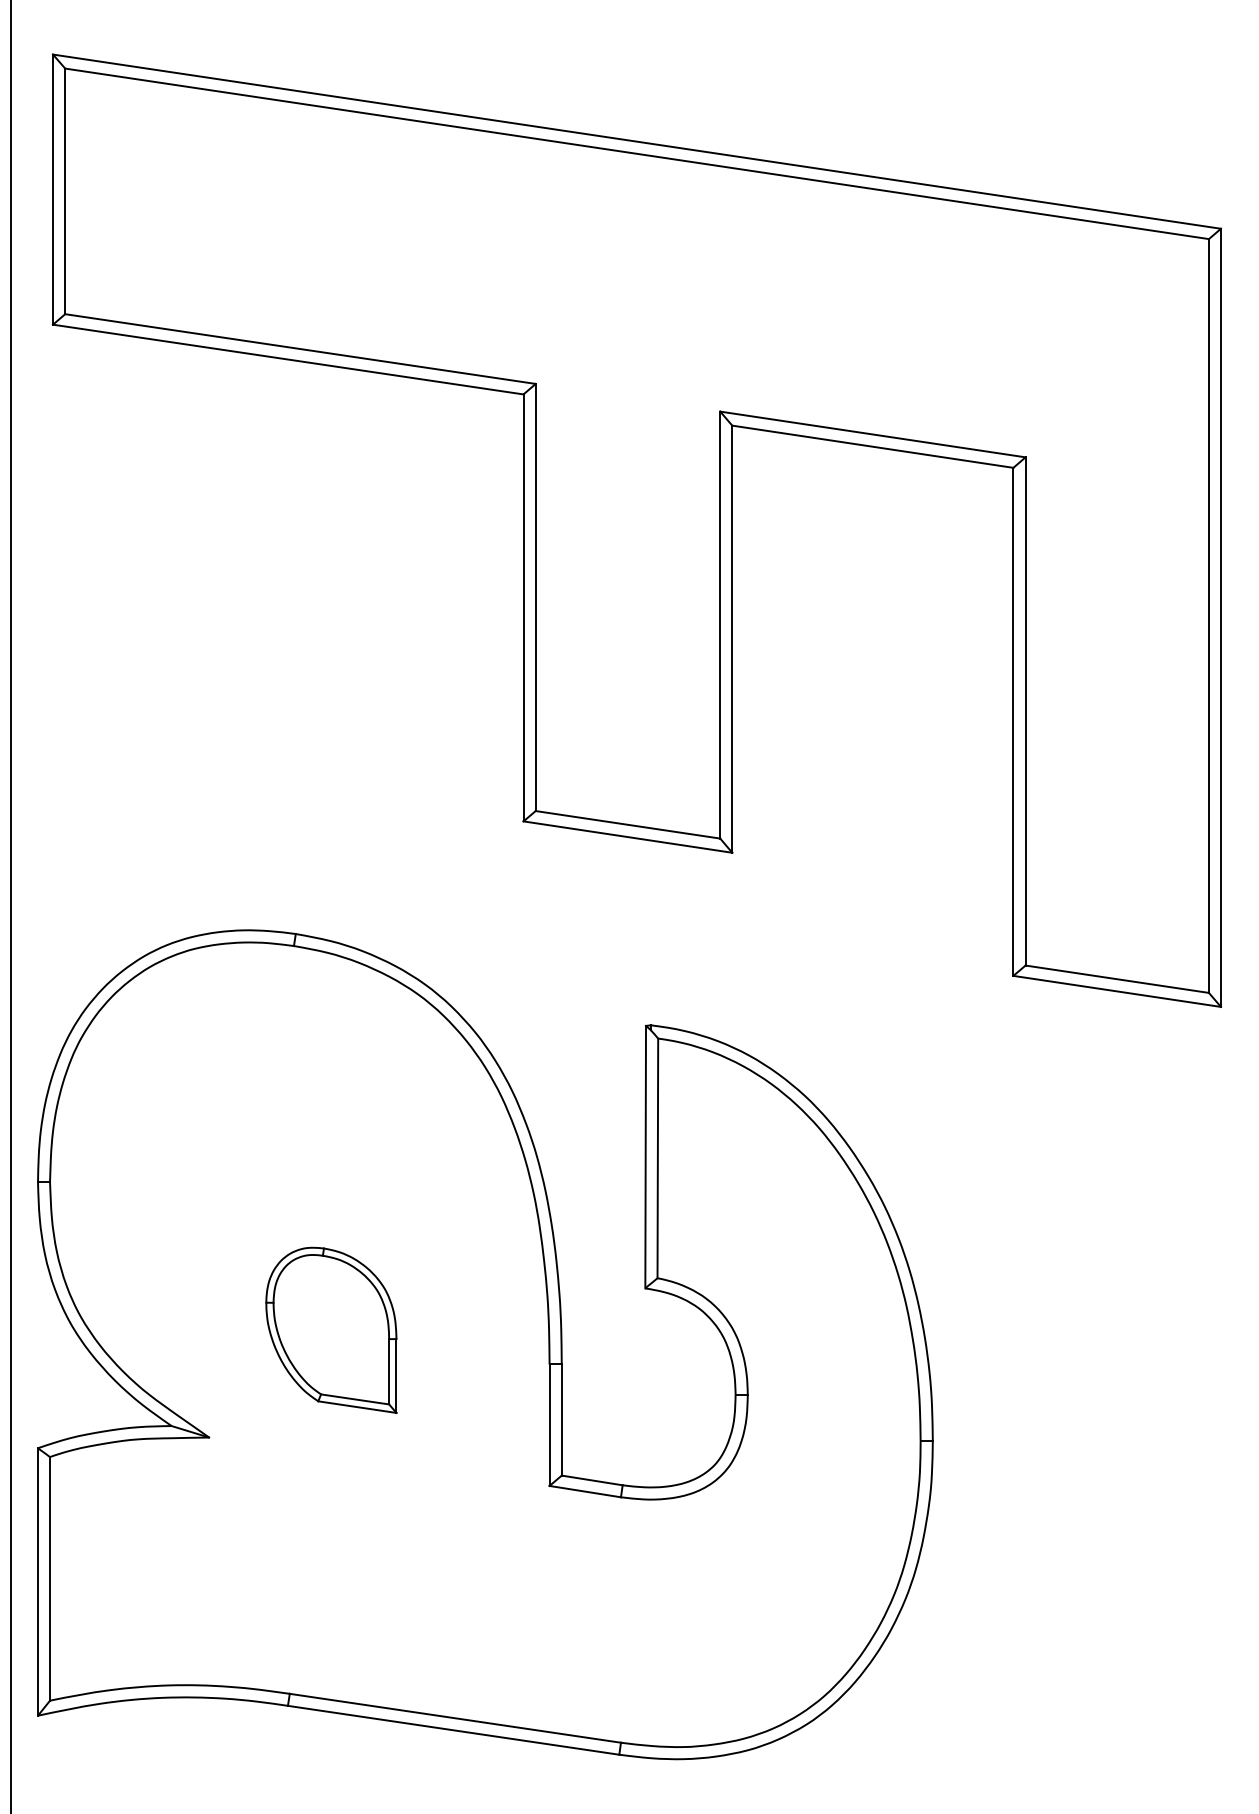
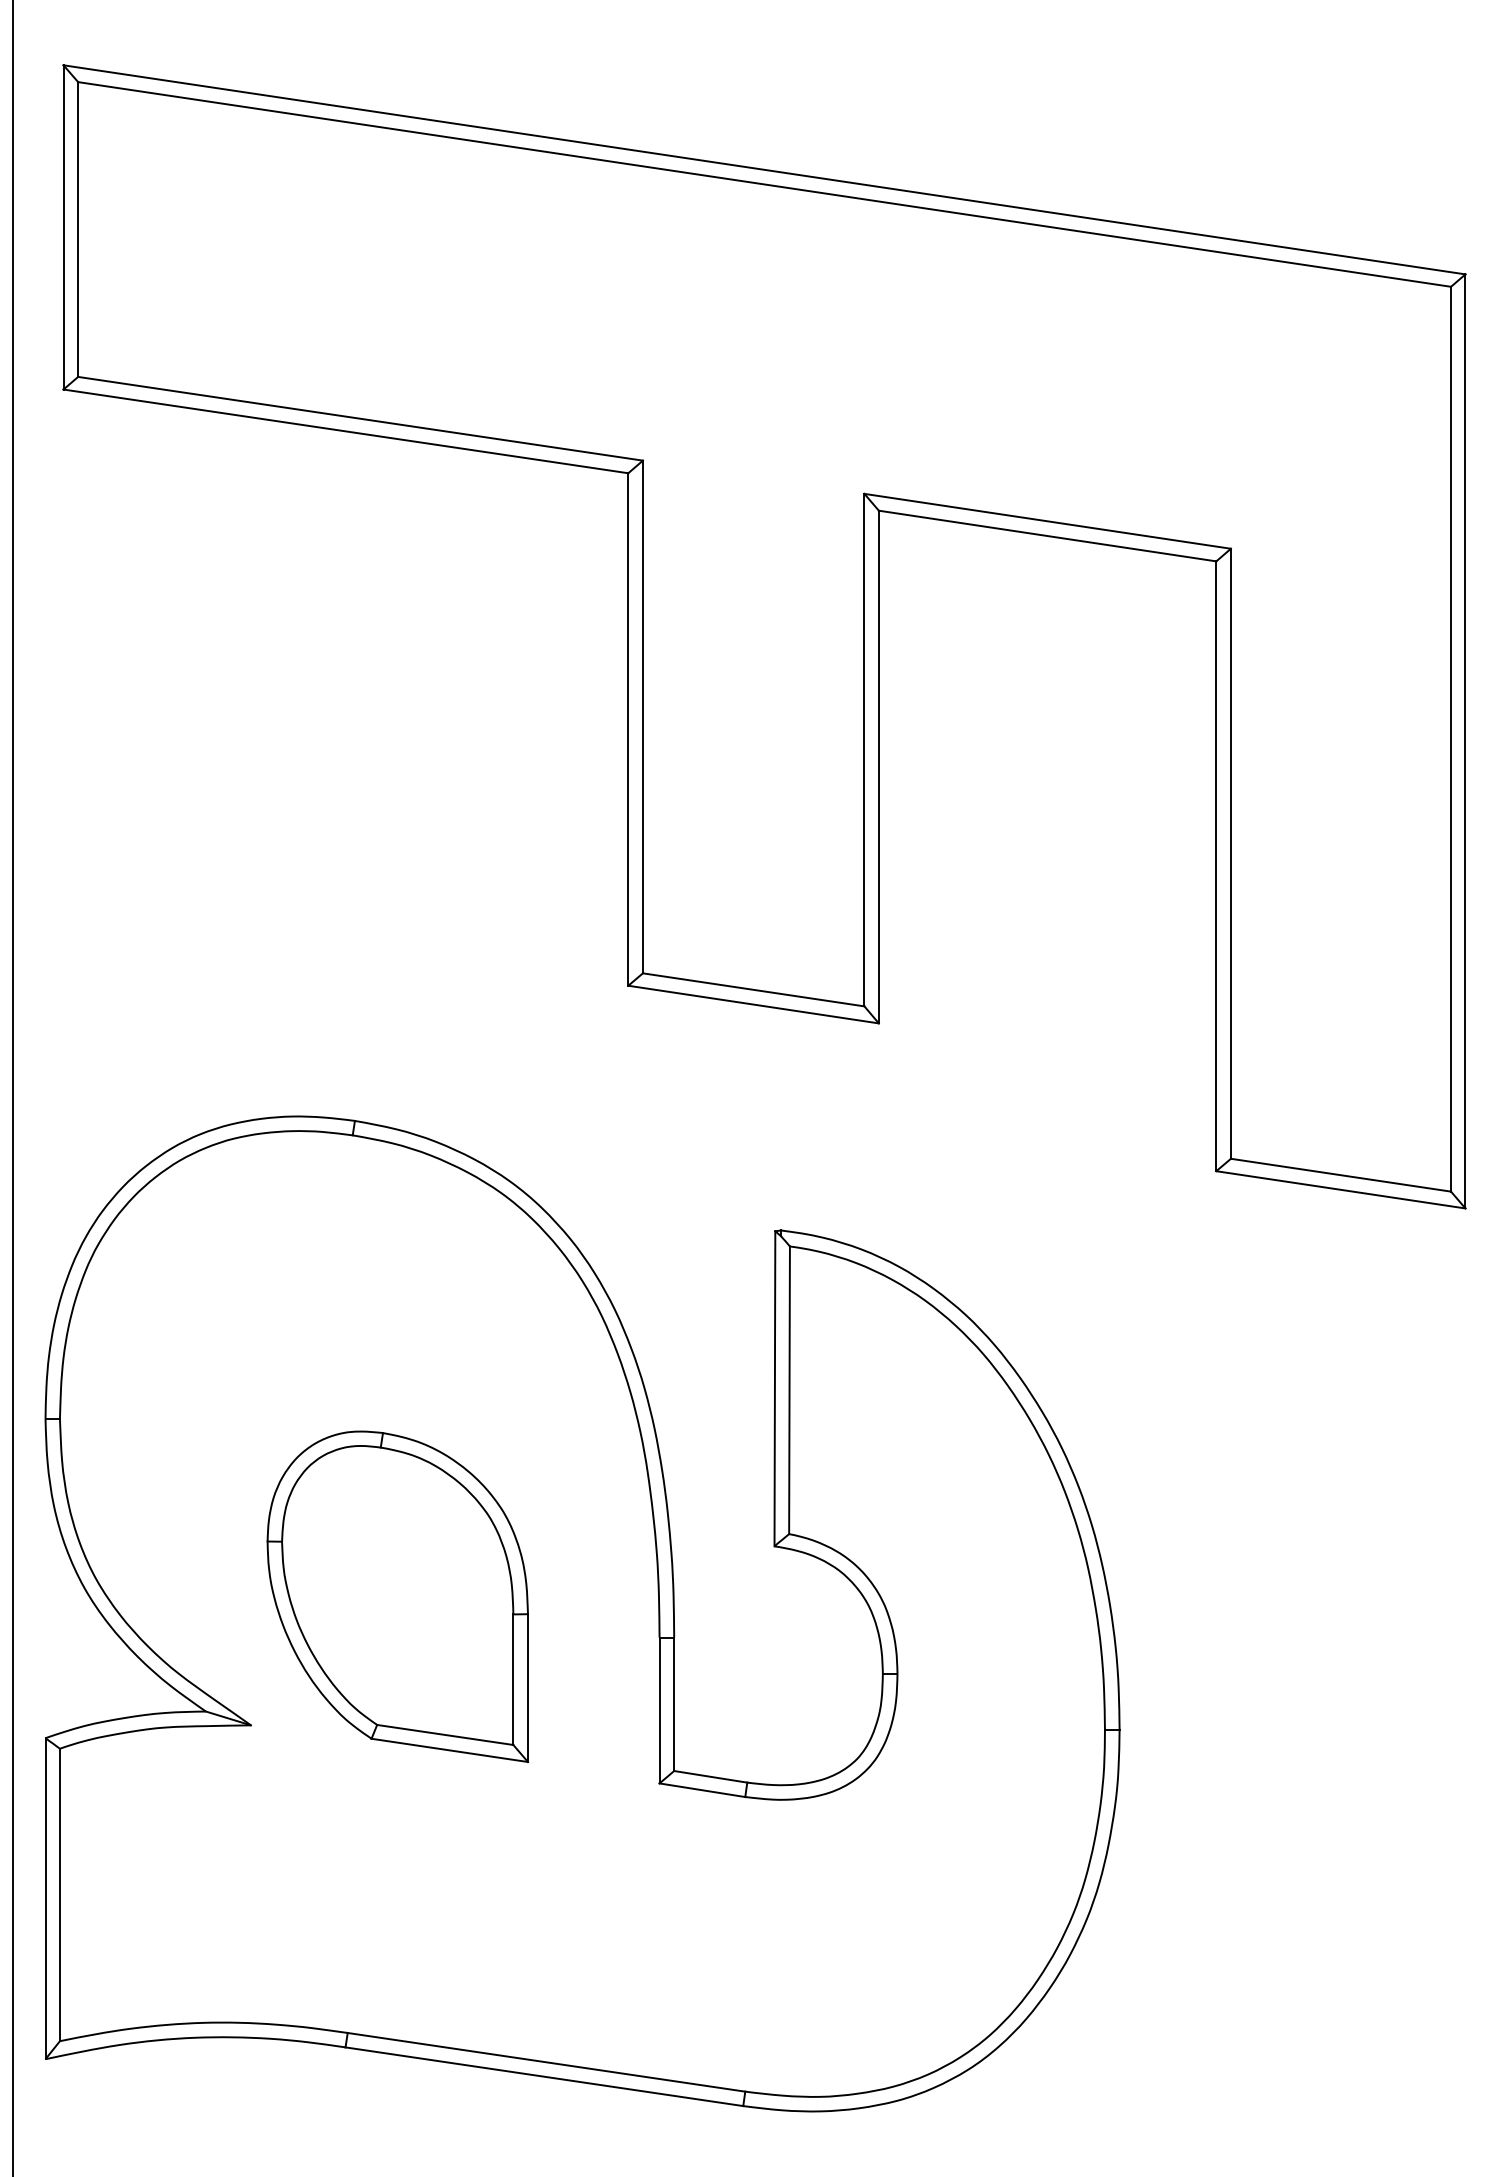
part: (331, 1330) -> (397, 1596), size x1.67

